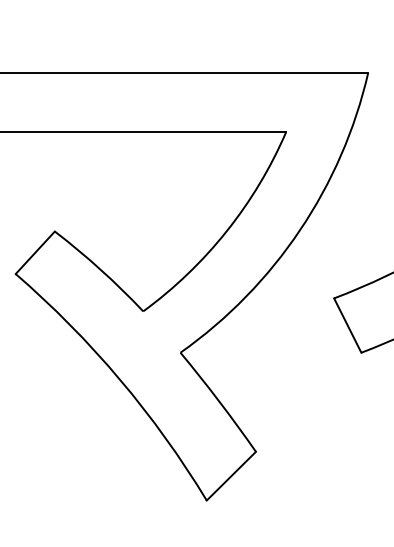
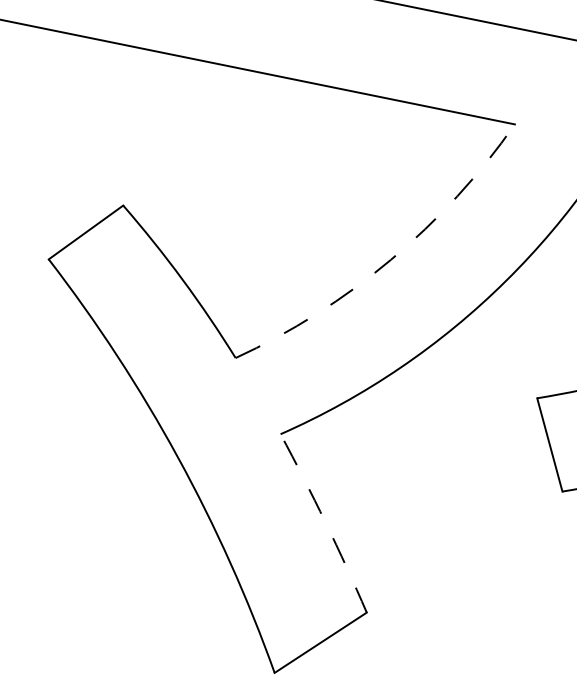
arc: (226, 231) -> (390, 259), solid -> dashed
arc: (219, 401) -> (325, 522), solid -> dashed

